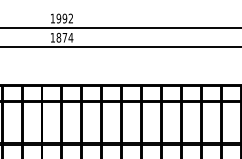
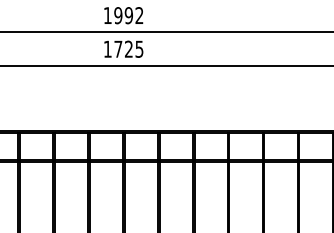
text: (64, 37) -> (128, 48), 1874 -> 1725

